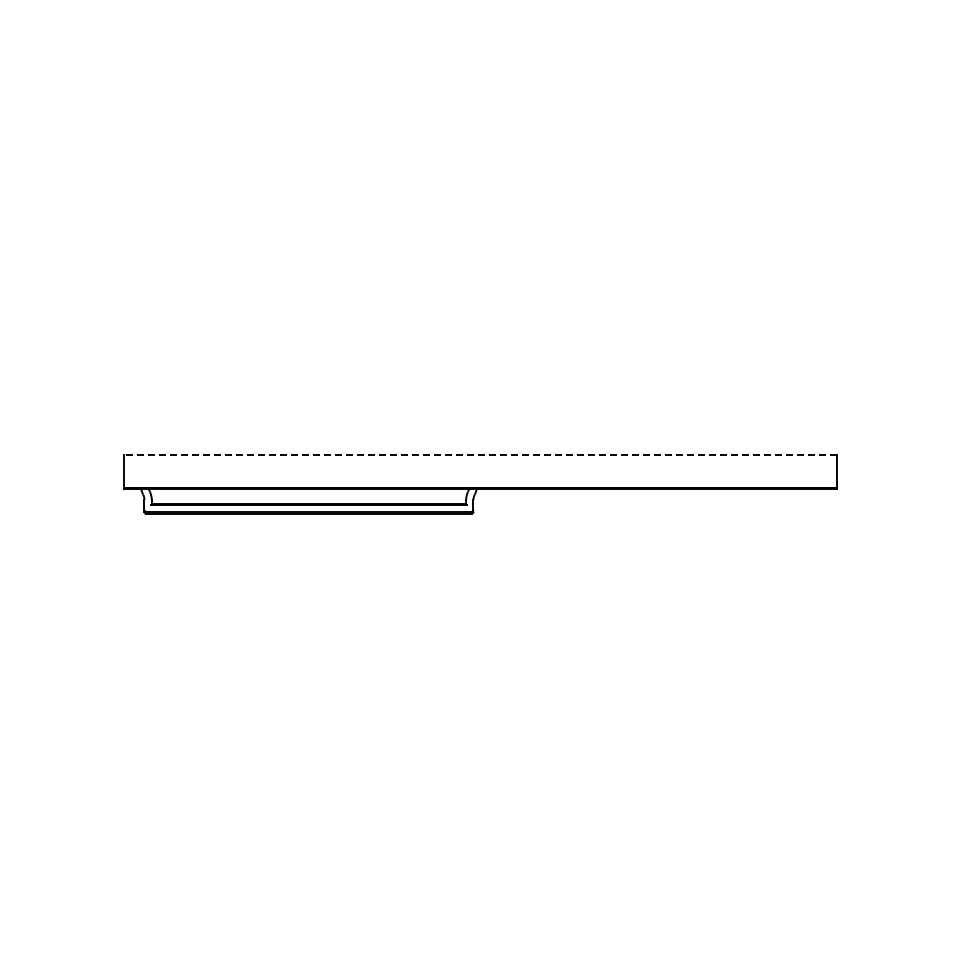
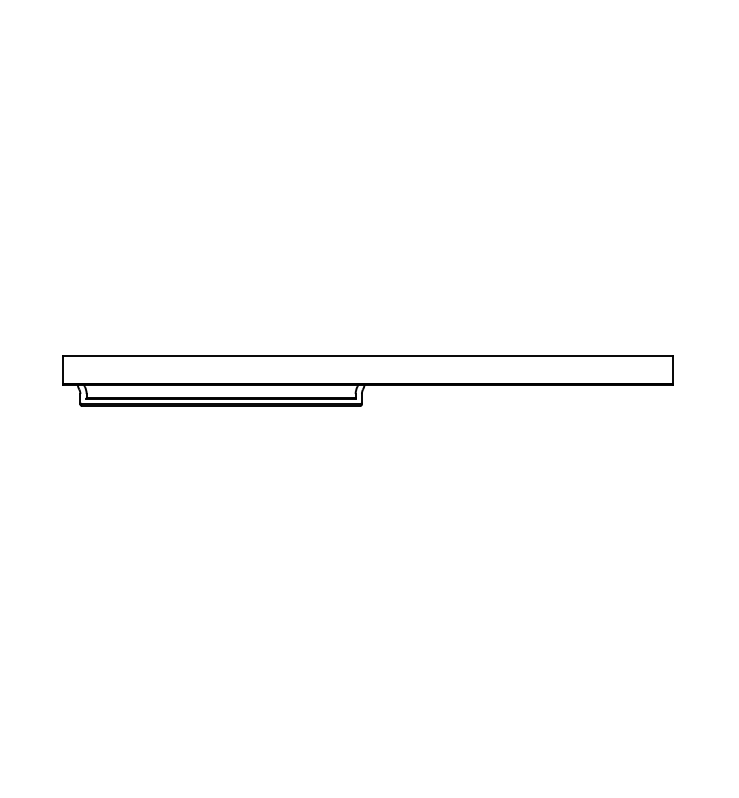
line: (480, 455) -> (367, 356), dashed -> solid

